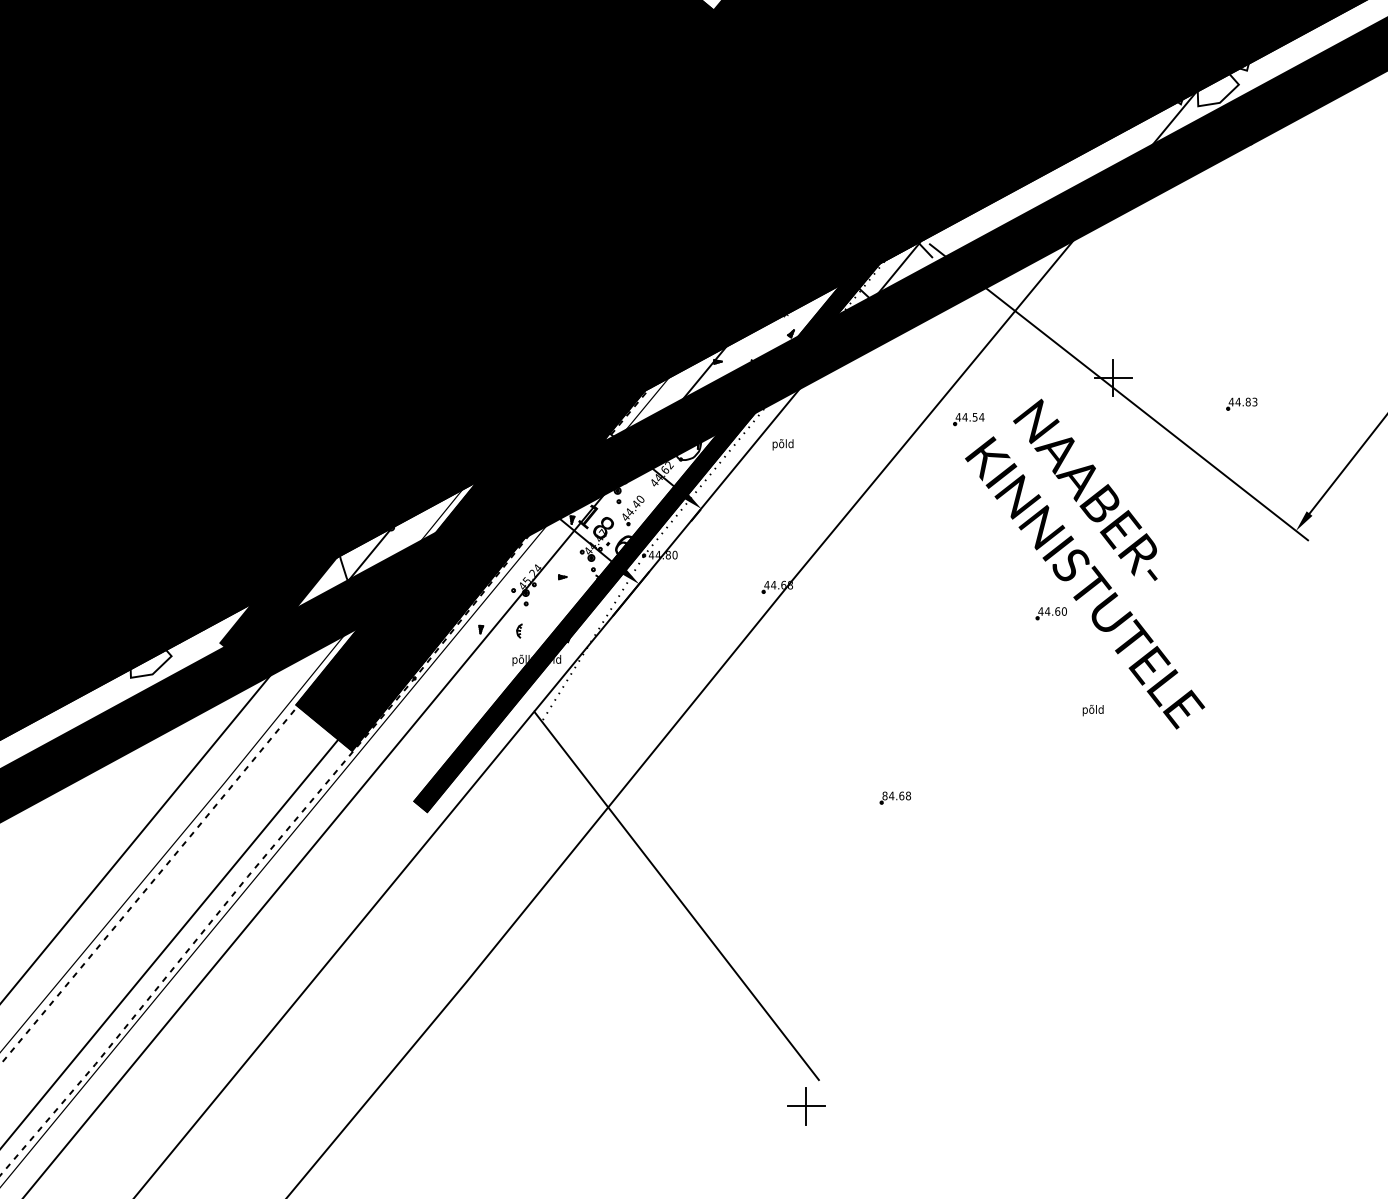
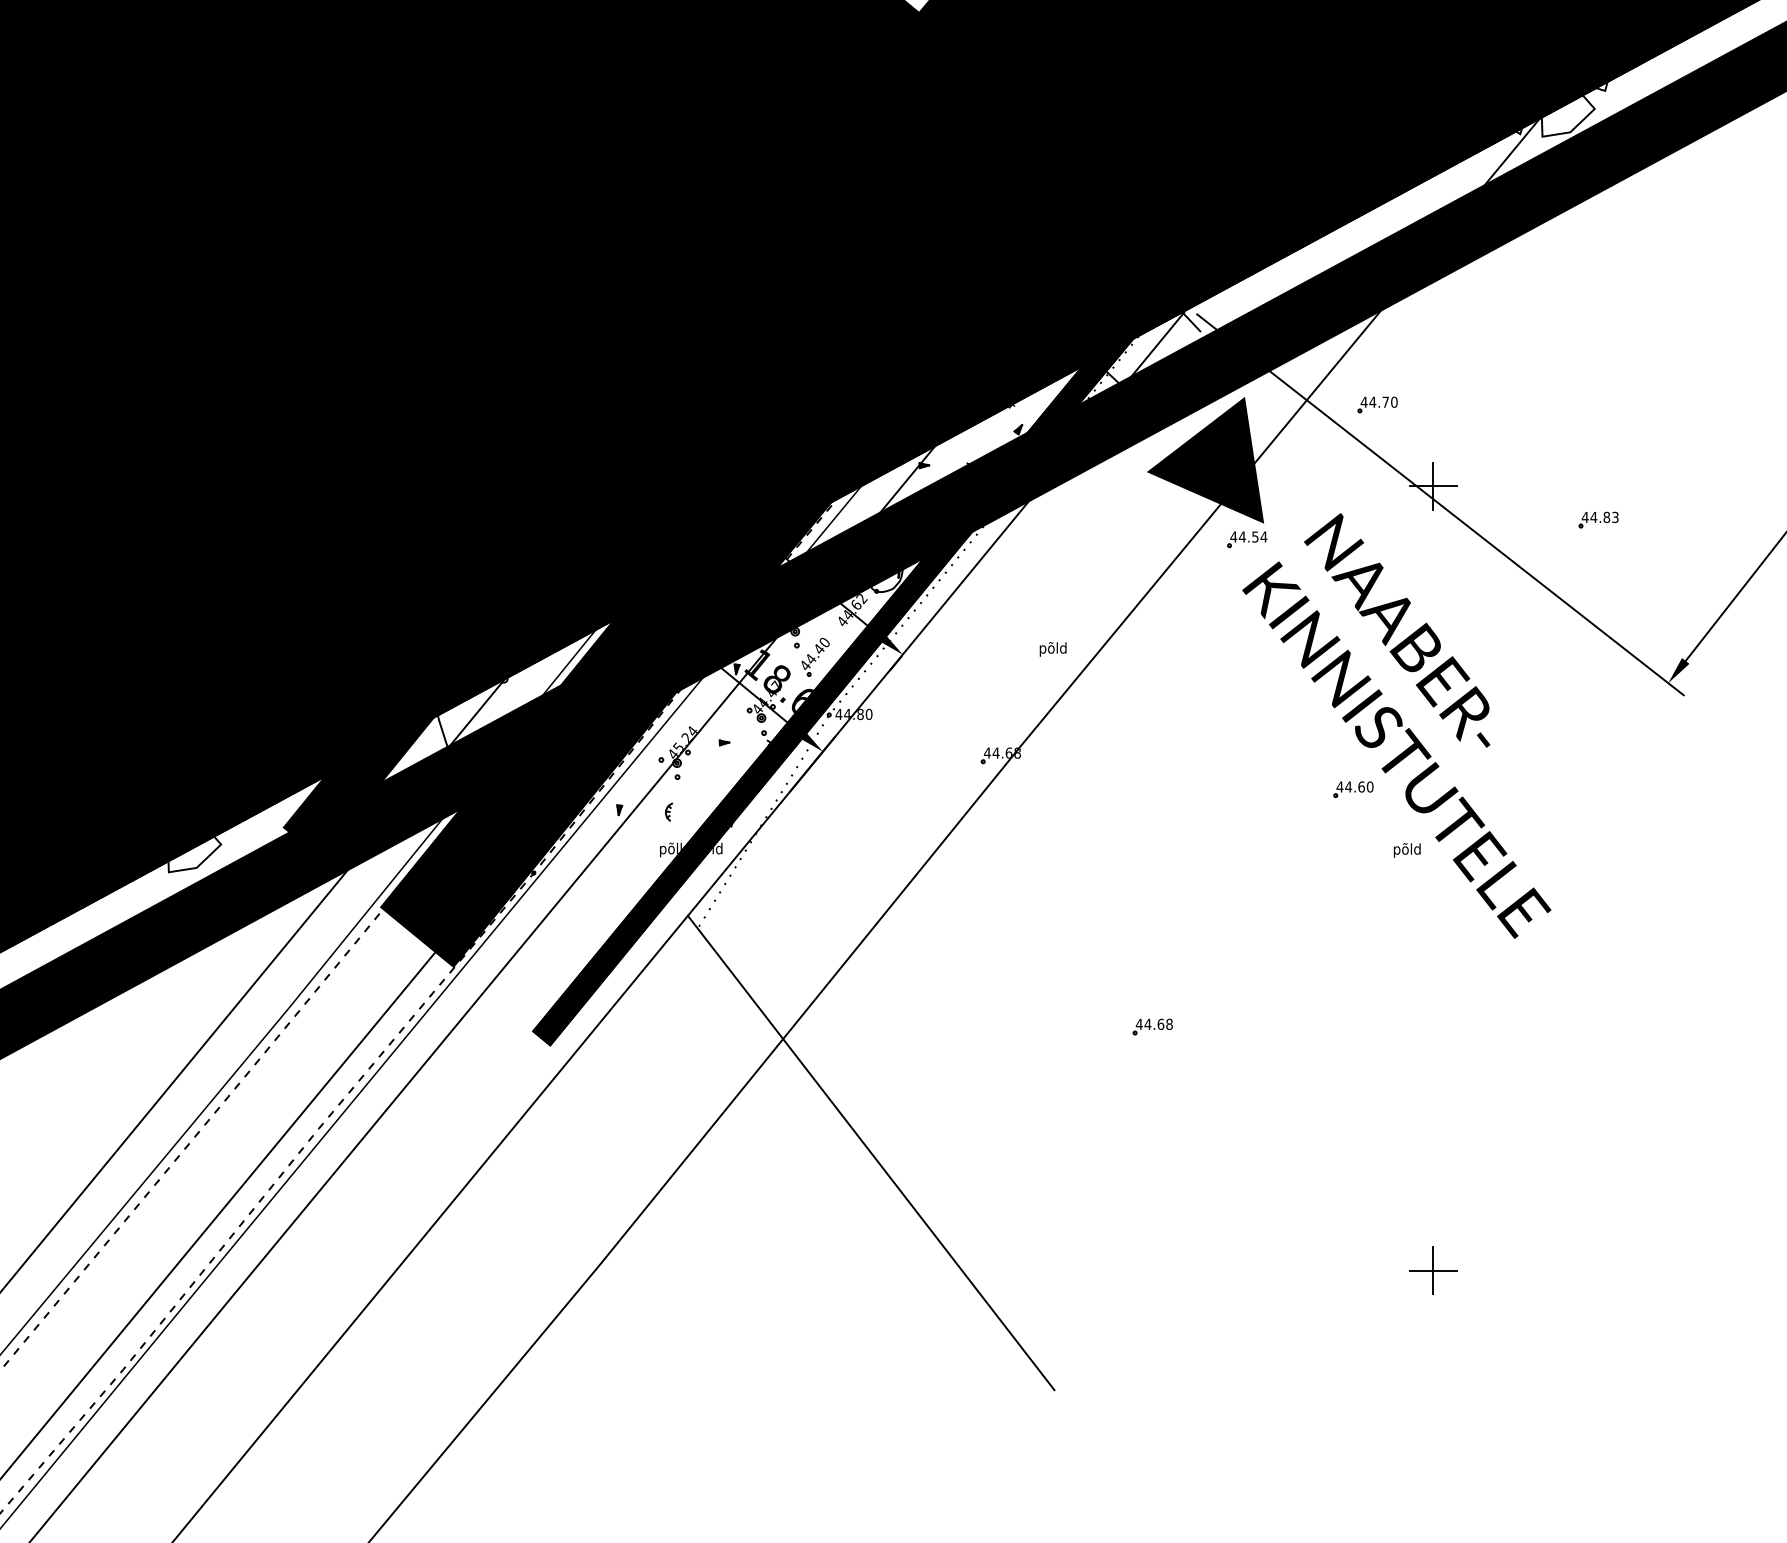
part: (1070, 314) -> (1377, 404), added
fill: (936, 357) -> (1205, 459), added
text: (782, 444) -> (1052, 649), moved
text: (1093, 710) -> (1407, 850), moved
text: (884, 795) -> (1138, 1023), 84.68 -> 44.68
part: (806, 1106) -> (1433, 1270), moved

